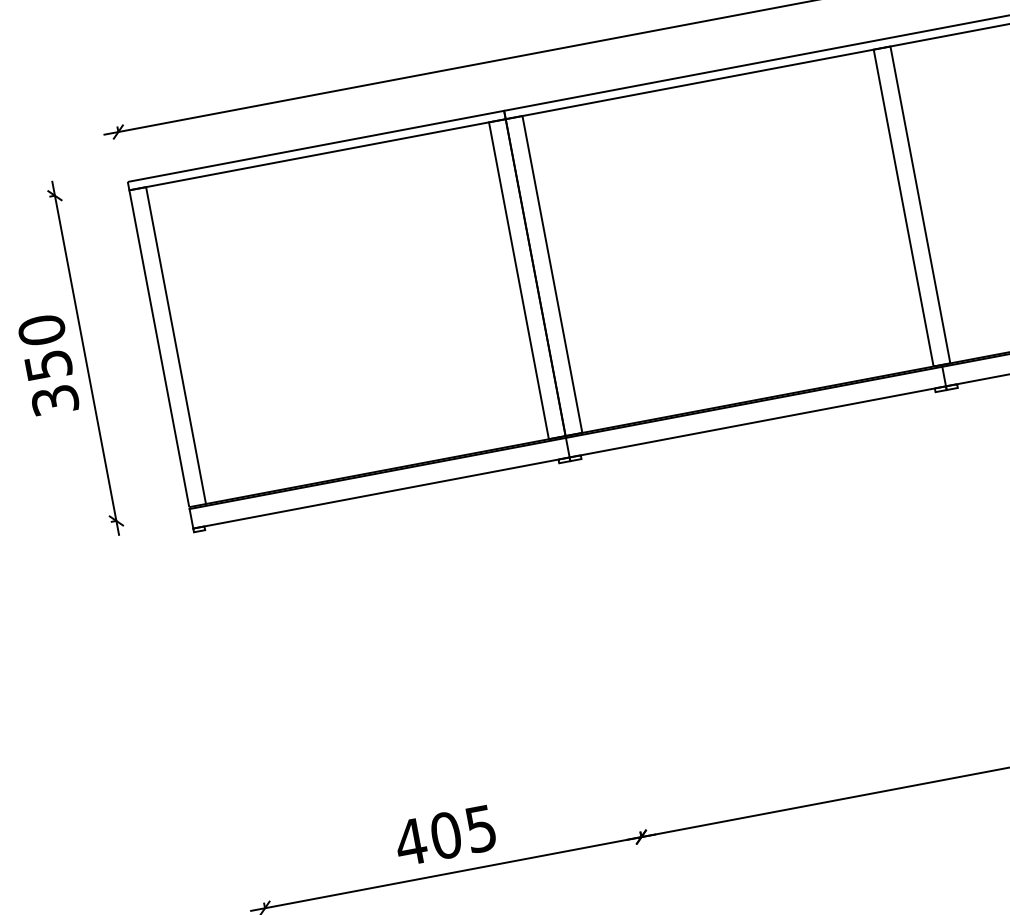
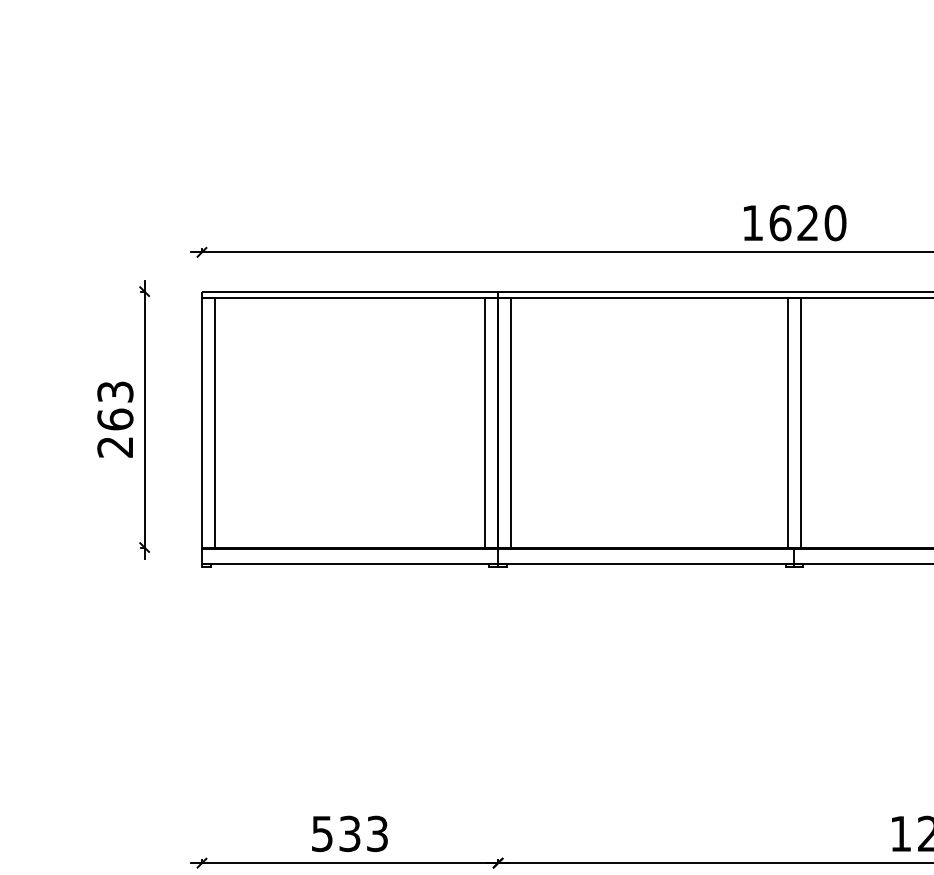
text: (48, 365) -> (115, 419), 350 -> 263
text: (444, 835) -> (348, 833), 405 -> 533

